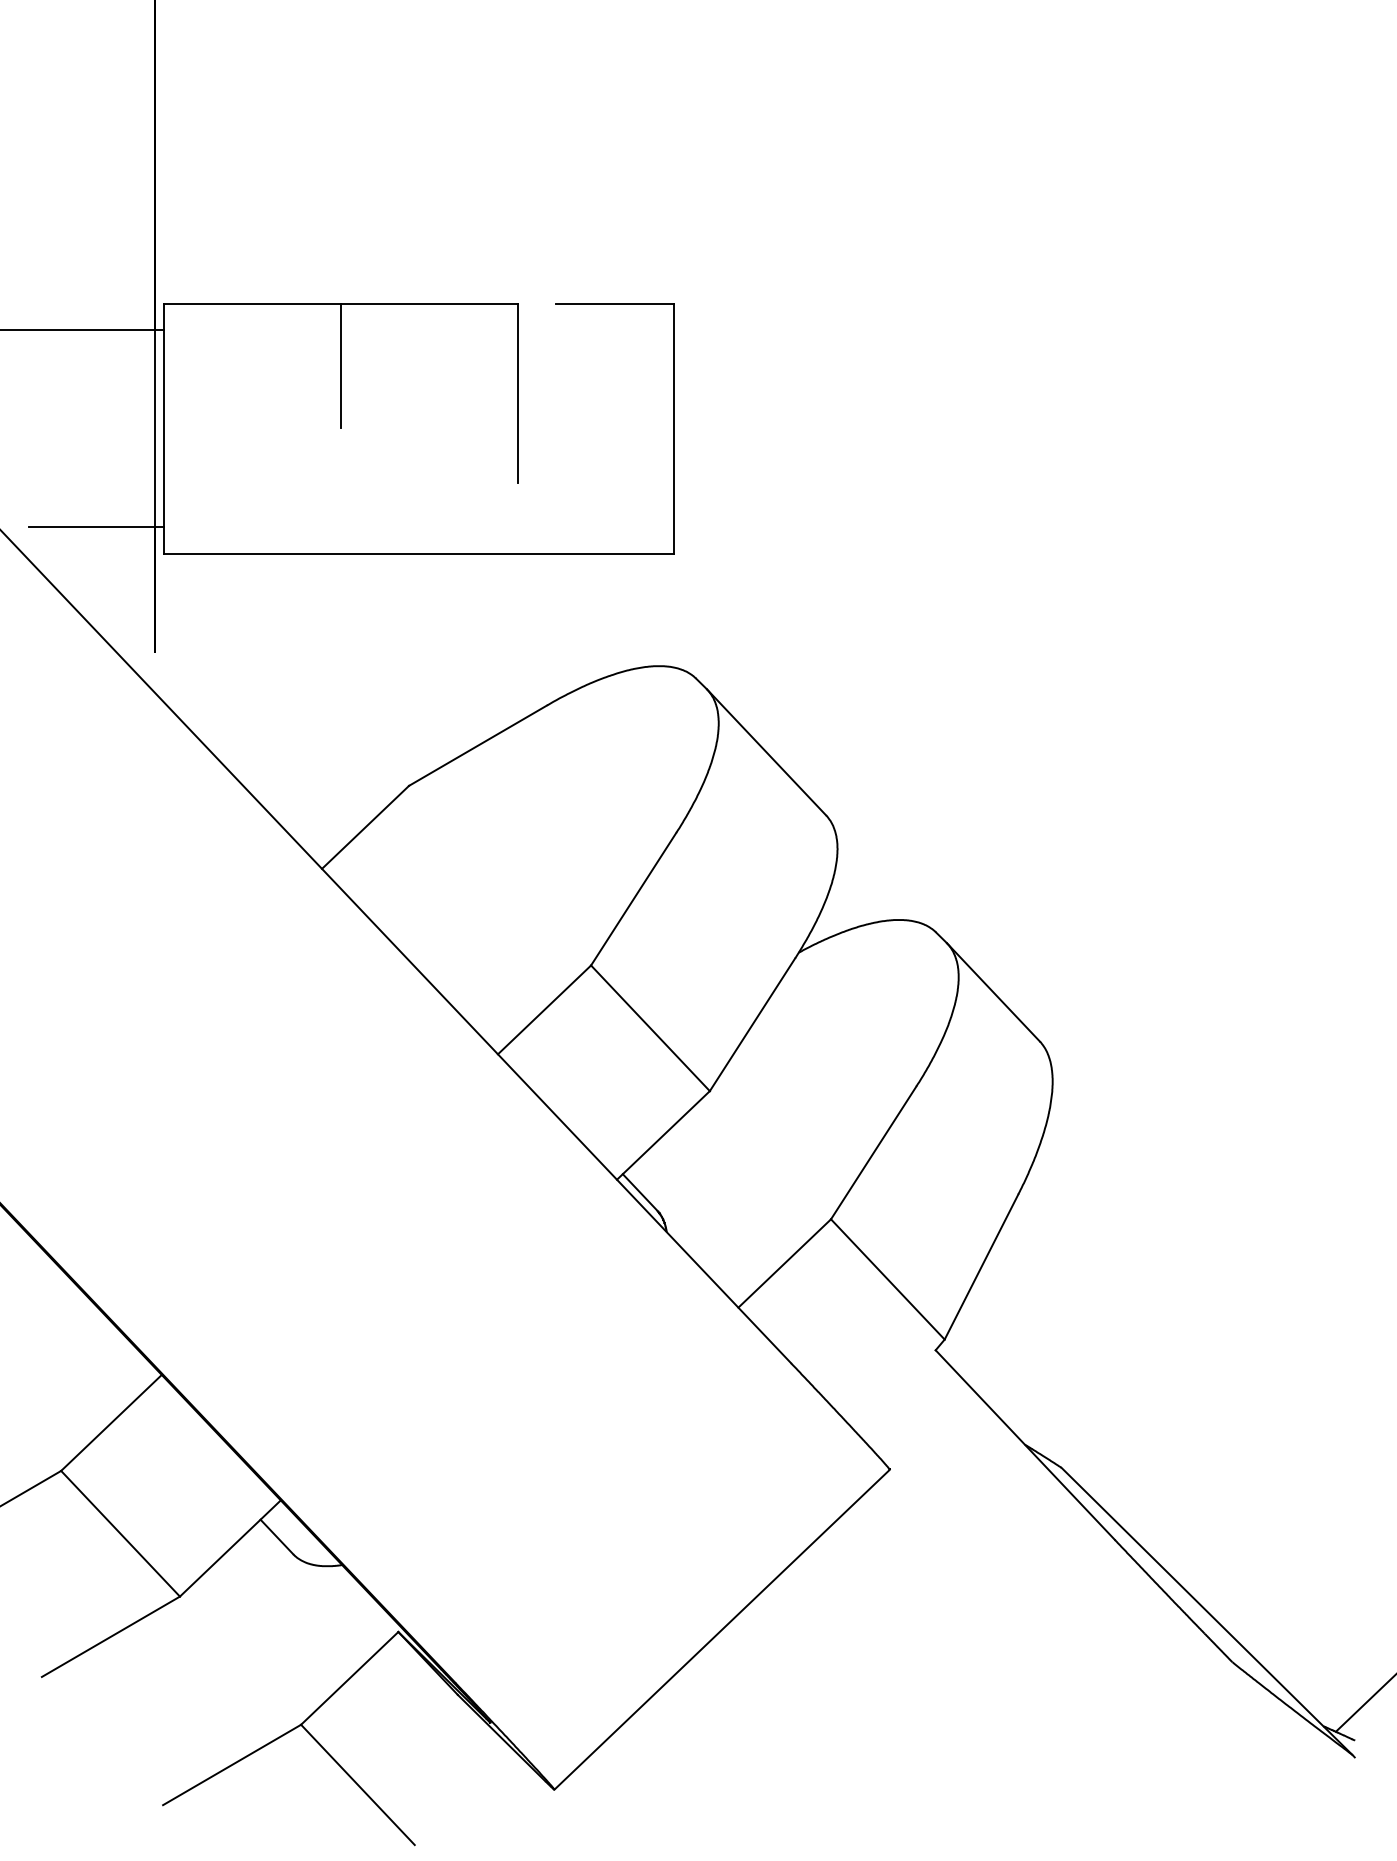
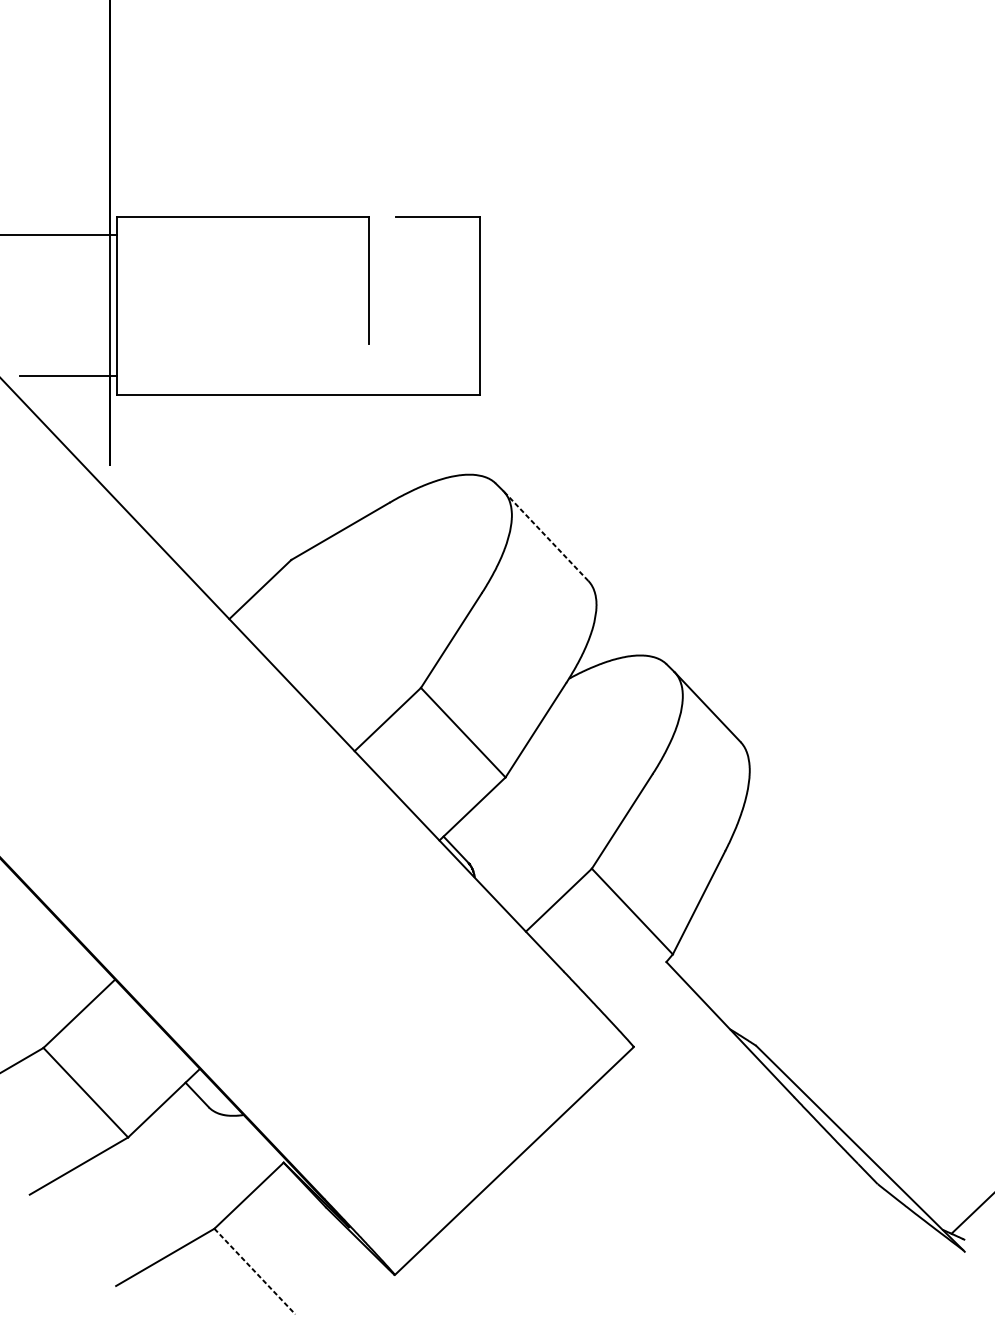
line: (341, 366) -> (243, 261), removed
line: (766, 752) -> (545, 536), solid -> dashed
line: (357, 1784) -> (254, 1271), solid -> dashed

